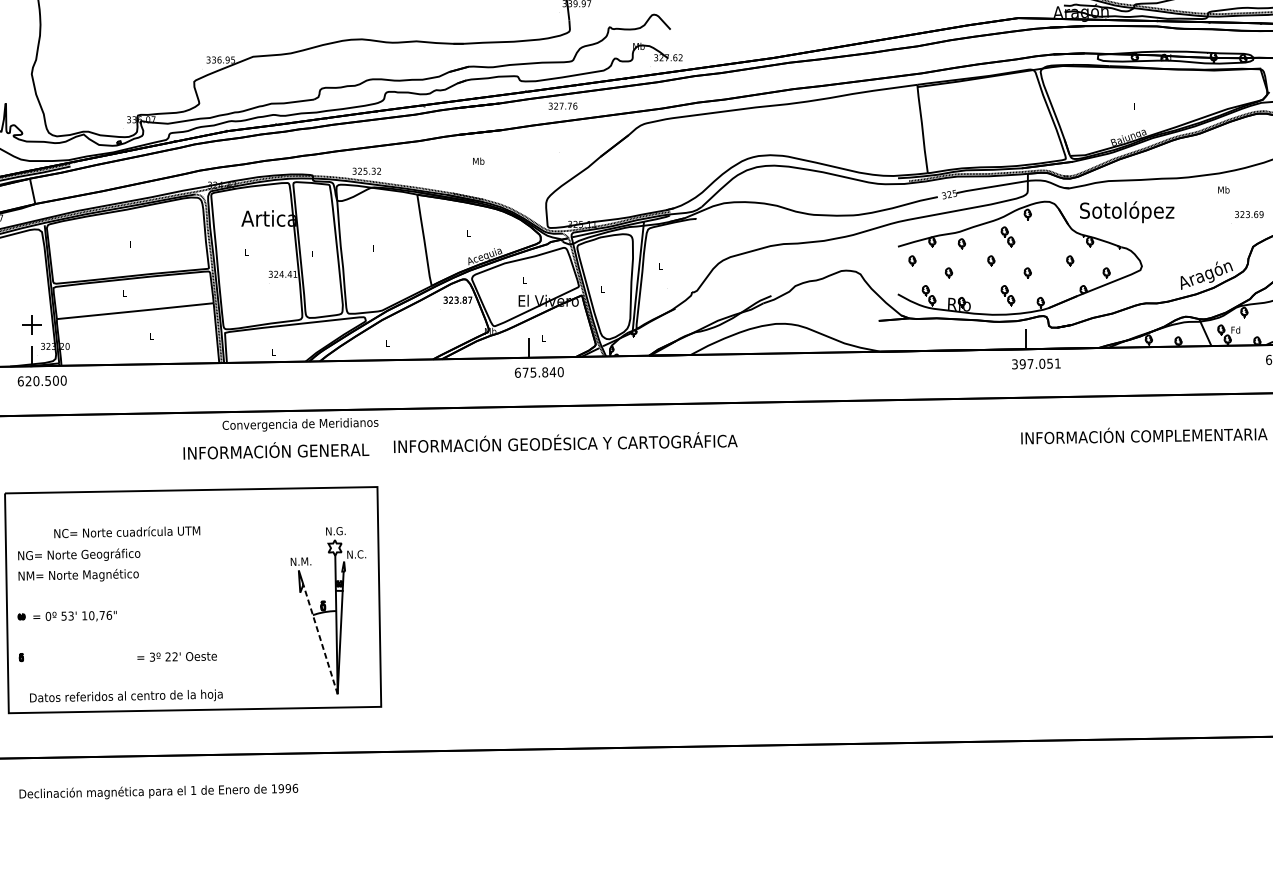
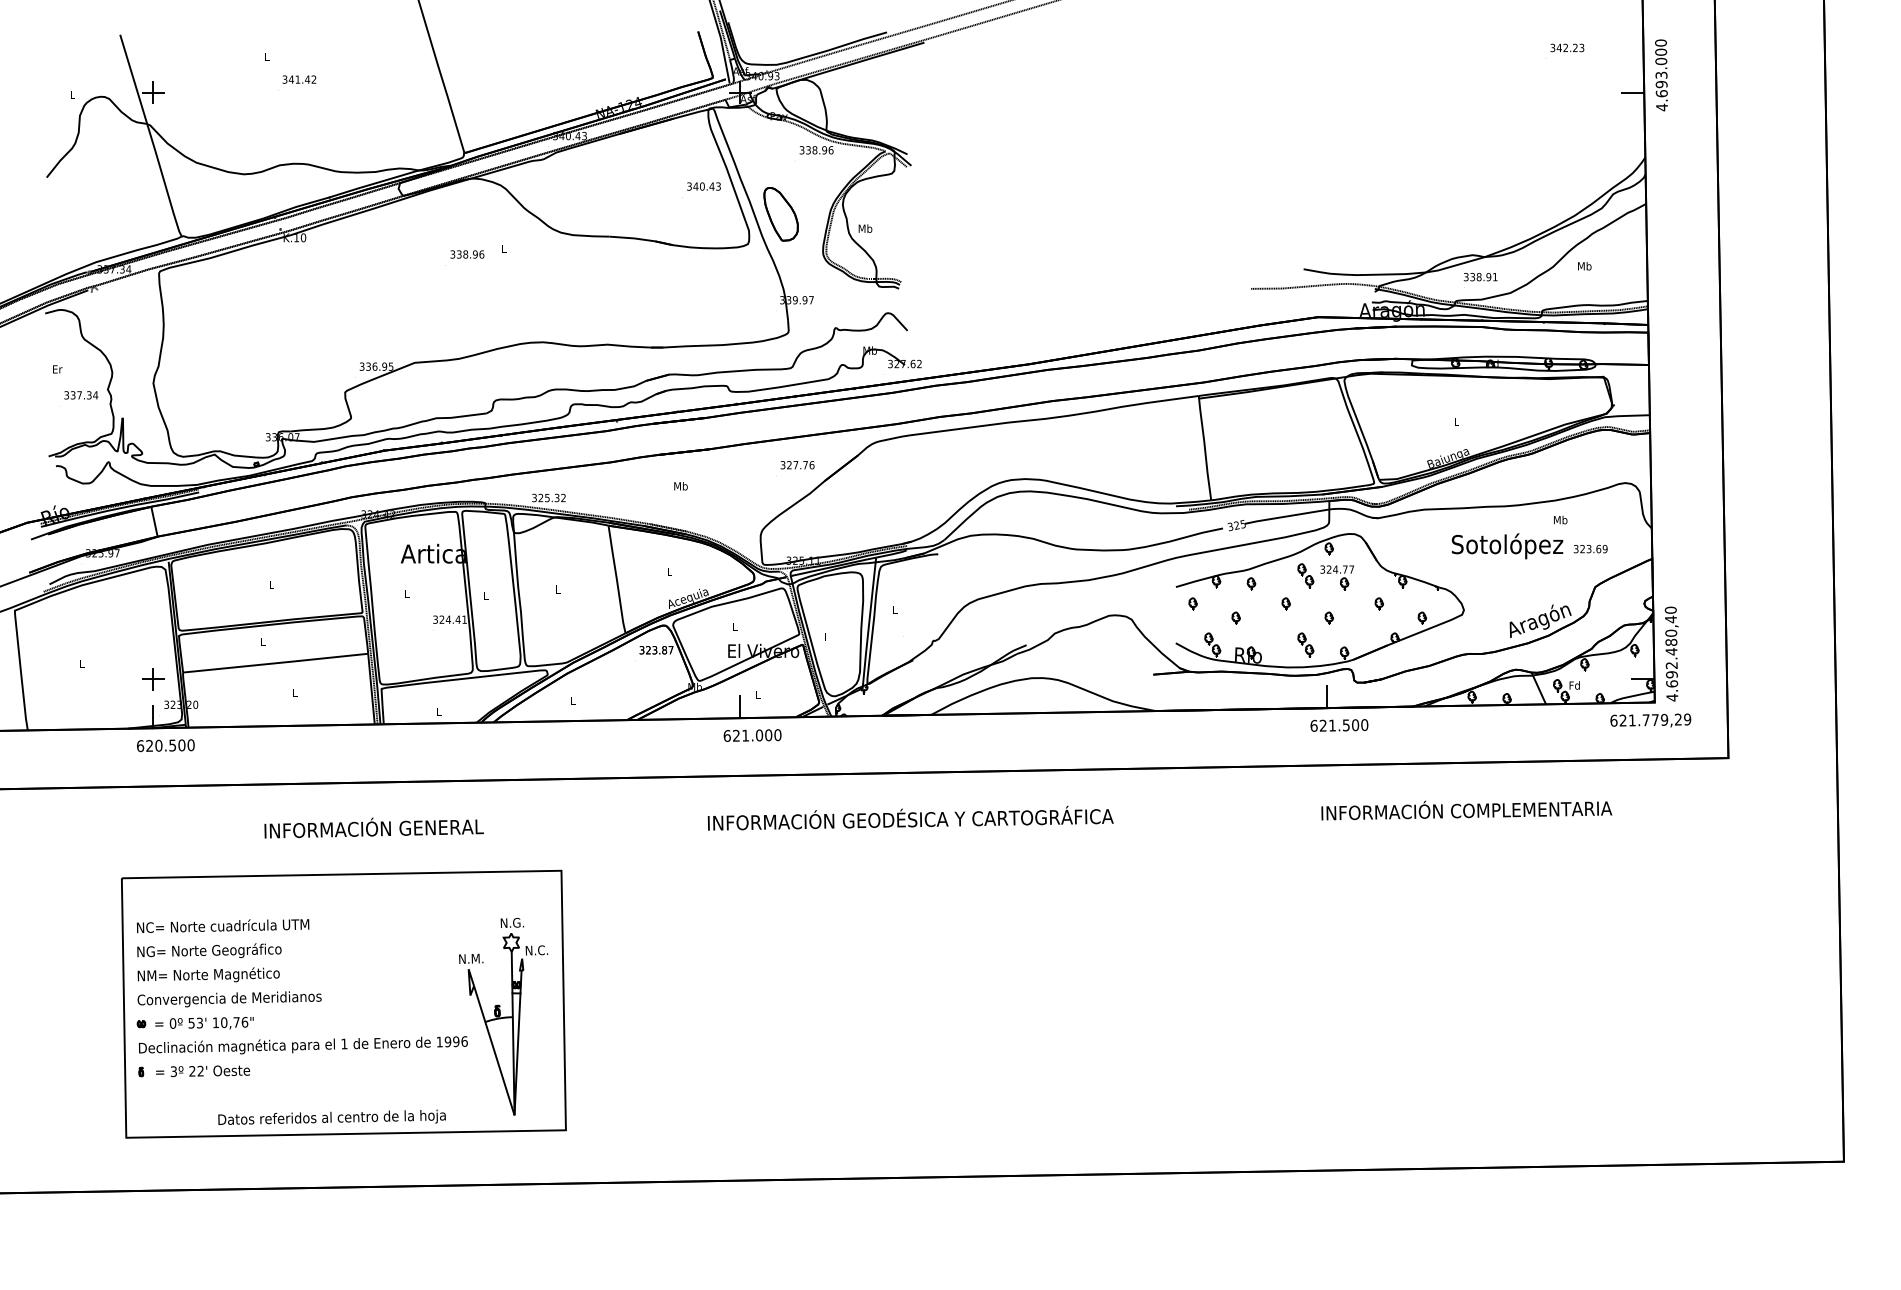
text: (562, 106) -> (797, 465), moved
text: (1127, 212) -> (1507, 546), moved
part: (1033, 238) -> (1336, 577), added
text: (1036, 363) -> (1339, 725), 397.051 -> 621.500
text: (539, 372) -> (752, 735), 675.840 -> 621.000
text: (300, 424) -> (229, 999), moved
text: (565, 441) -> (910, 817), moved
text: (275, 450) -> (373, 827), moved
text: (127, 532) -> (223, 926), moved
line: (320, 639) -> (494, 1050), dashed -> solid
text: (177, 657) -> (203, 1071), moved
text: (125, 695) -> (331, 1116), moved
text: (158, 791) -> (303, 1045), moved

